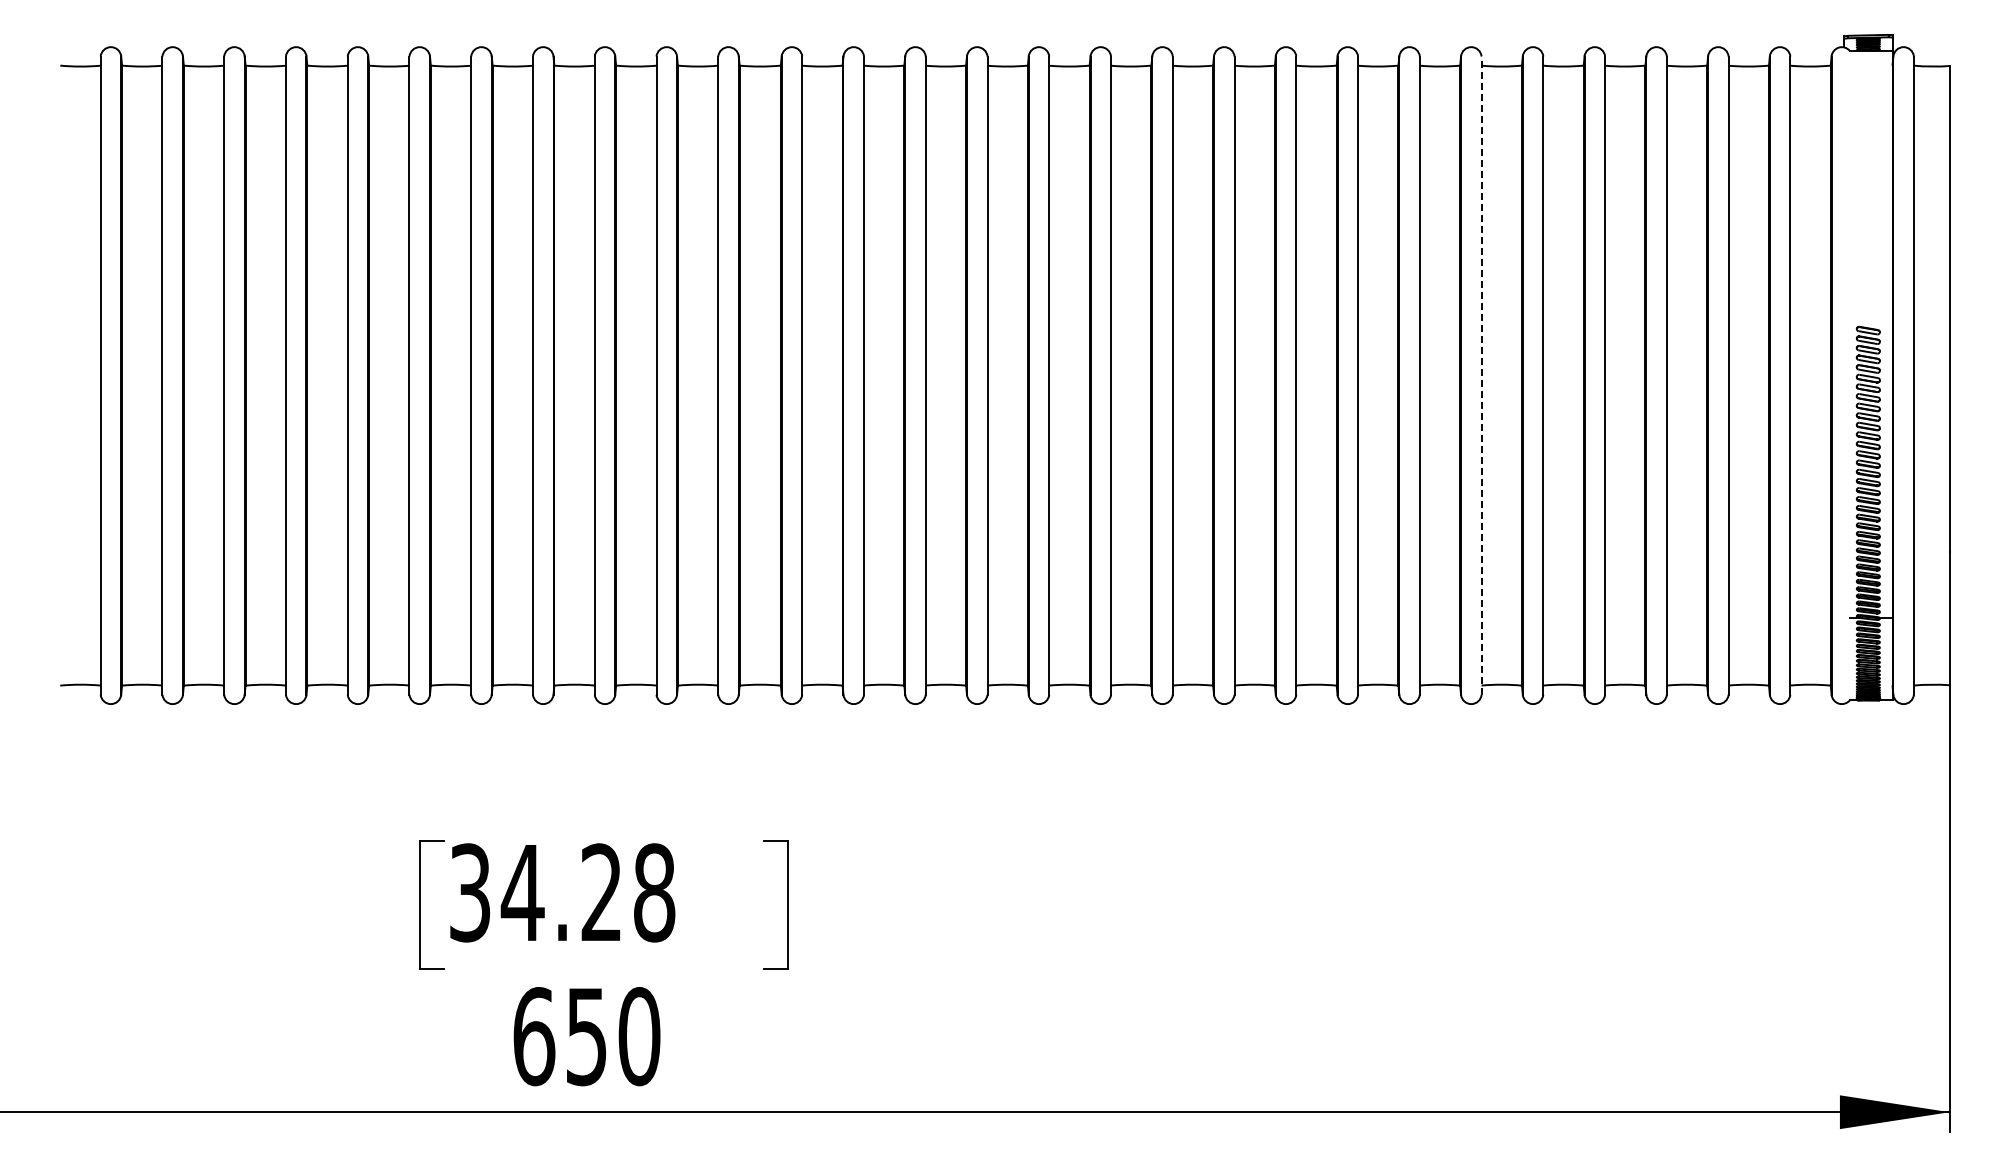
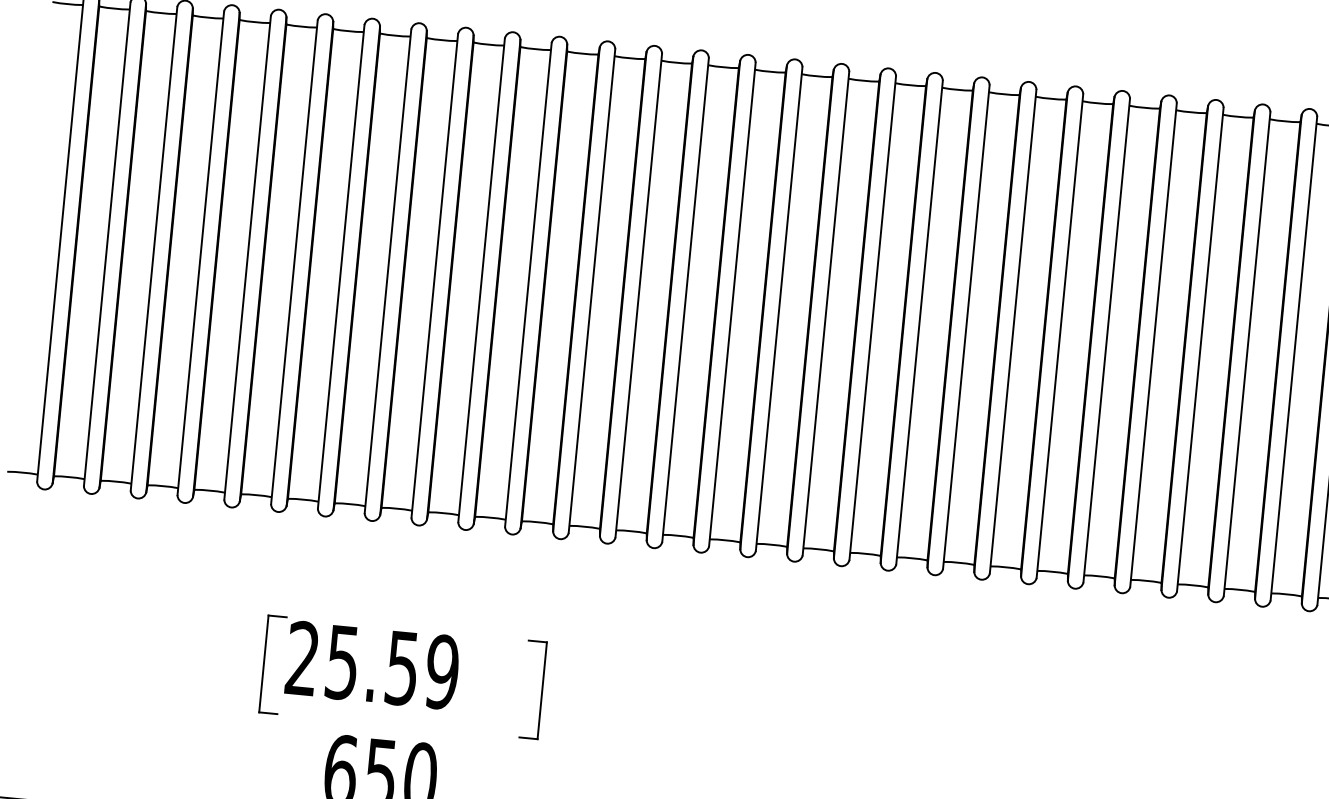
line: (1481, 375) -> (1106, 340), dashed -> solid
text: (562, 892) -> (372, 665), 34.28 -> 25.59

